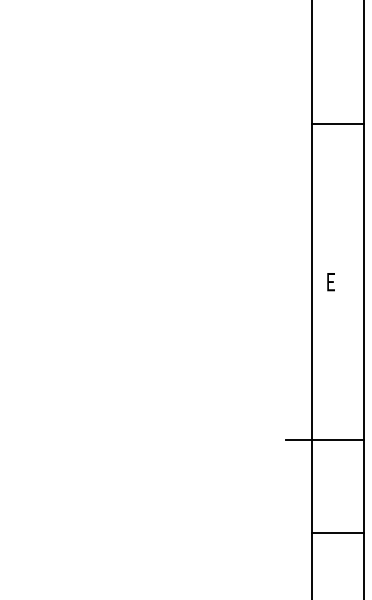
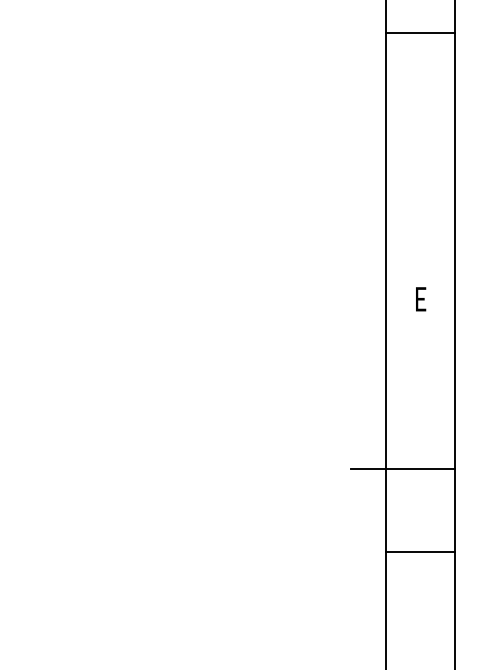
line: (337, 124) -> (420, 33), moved
text: (330, 282) -> (420, 299), moved
line: (337, 533) -> (420, 552), moved

